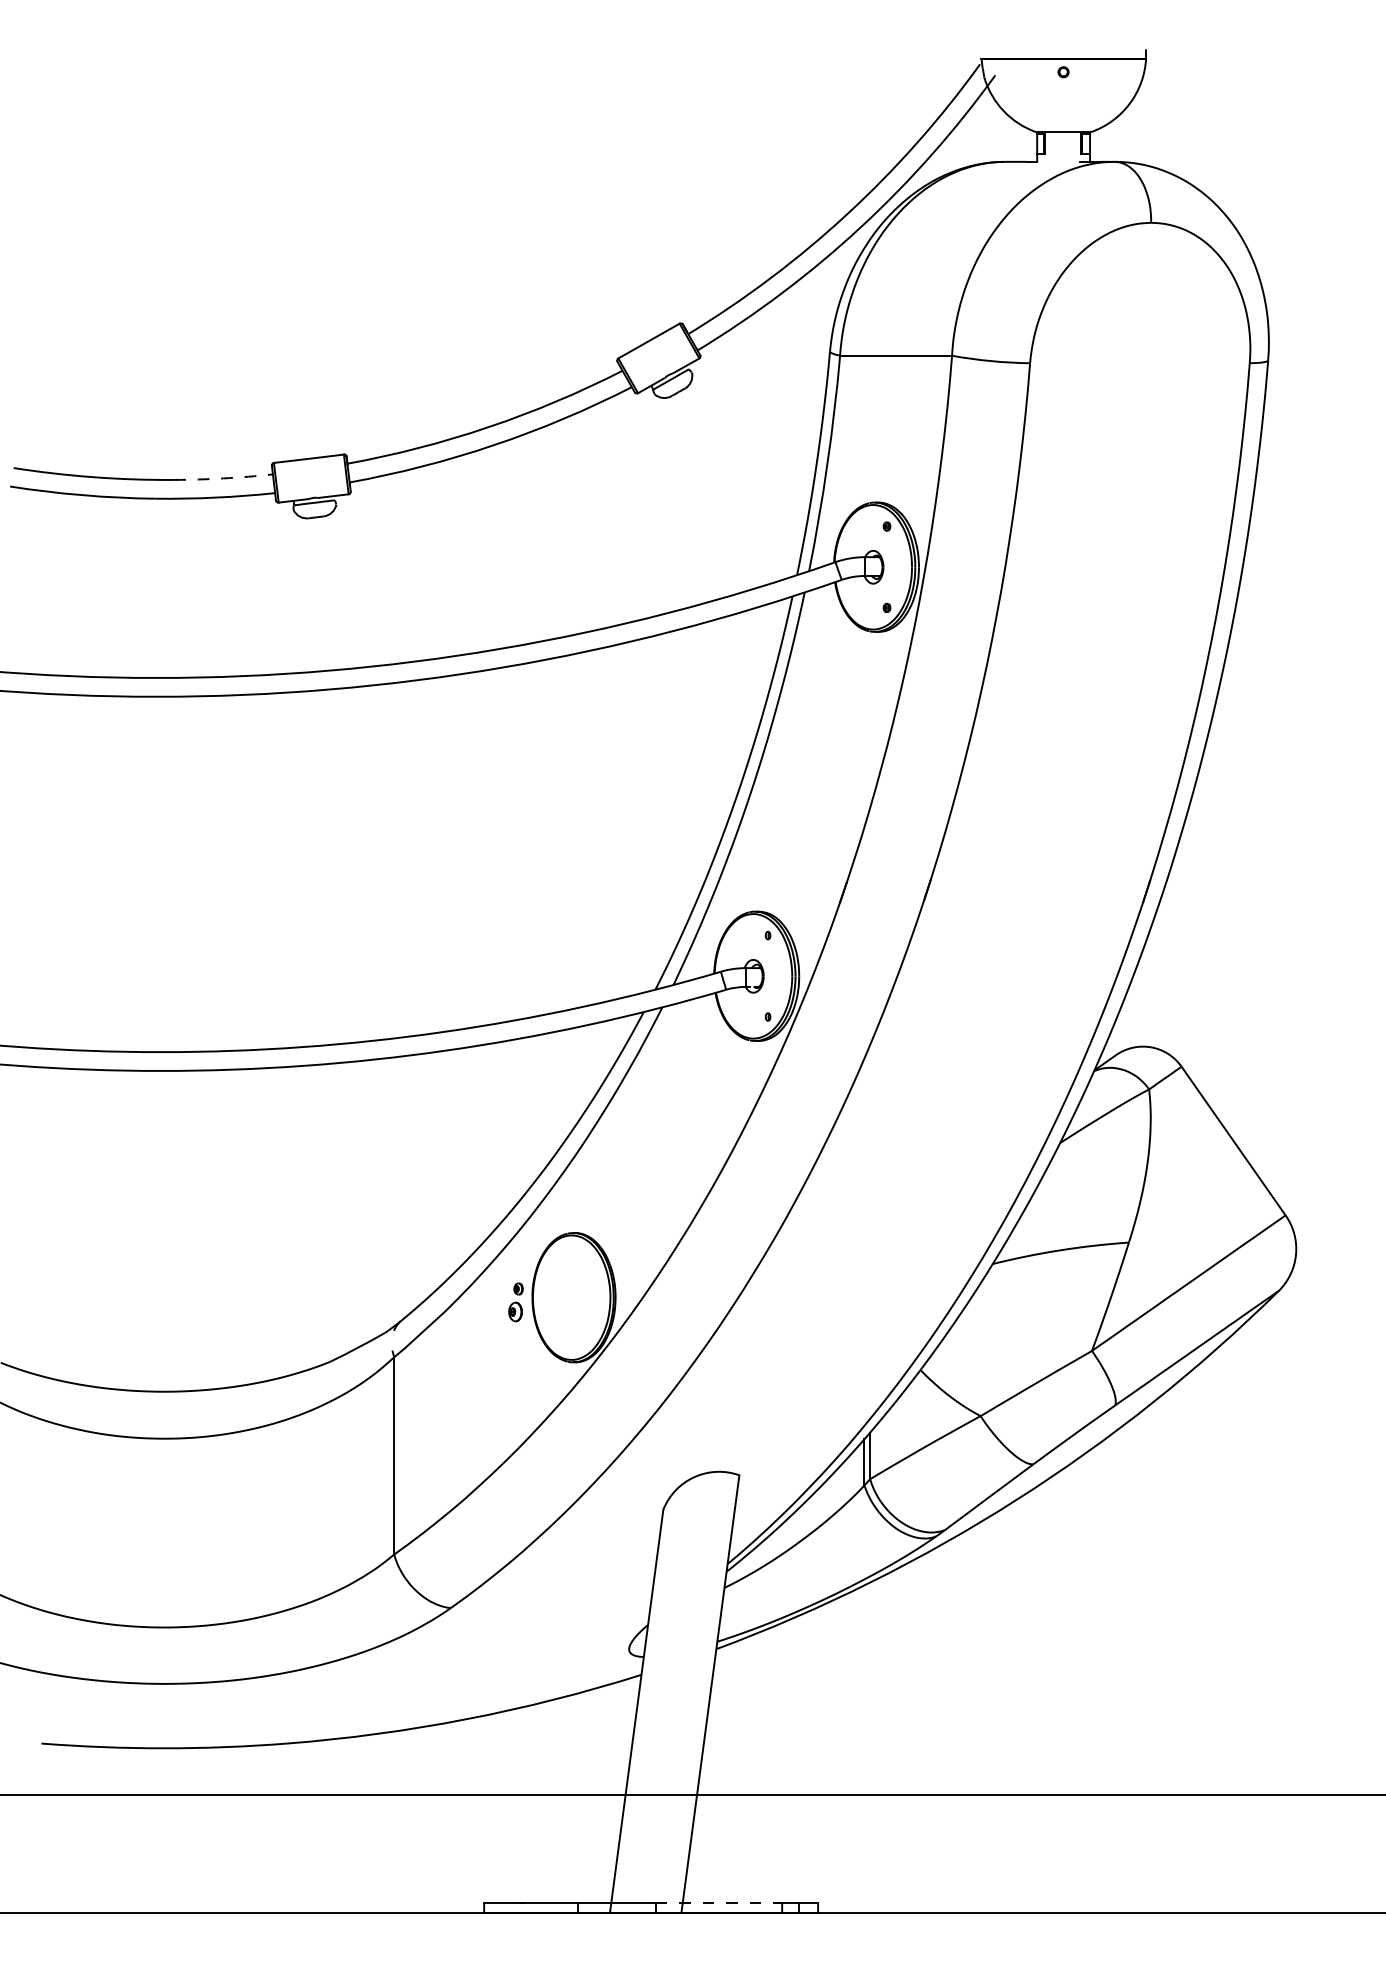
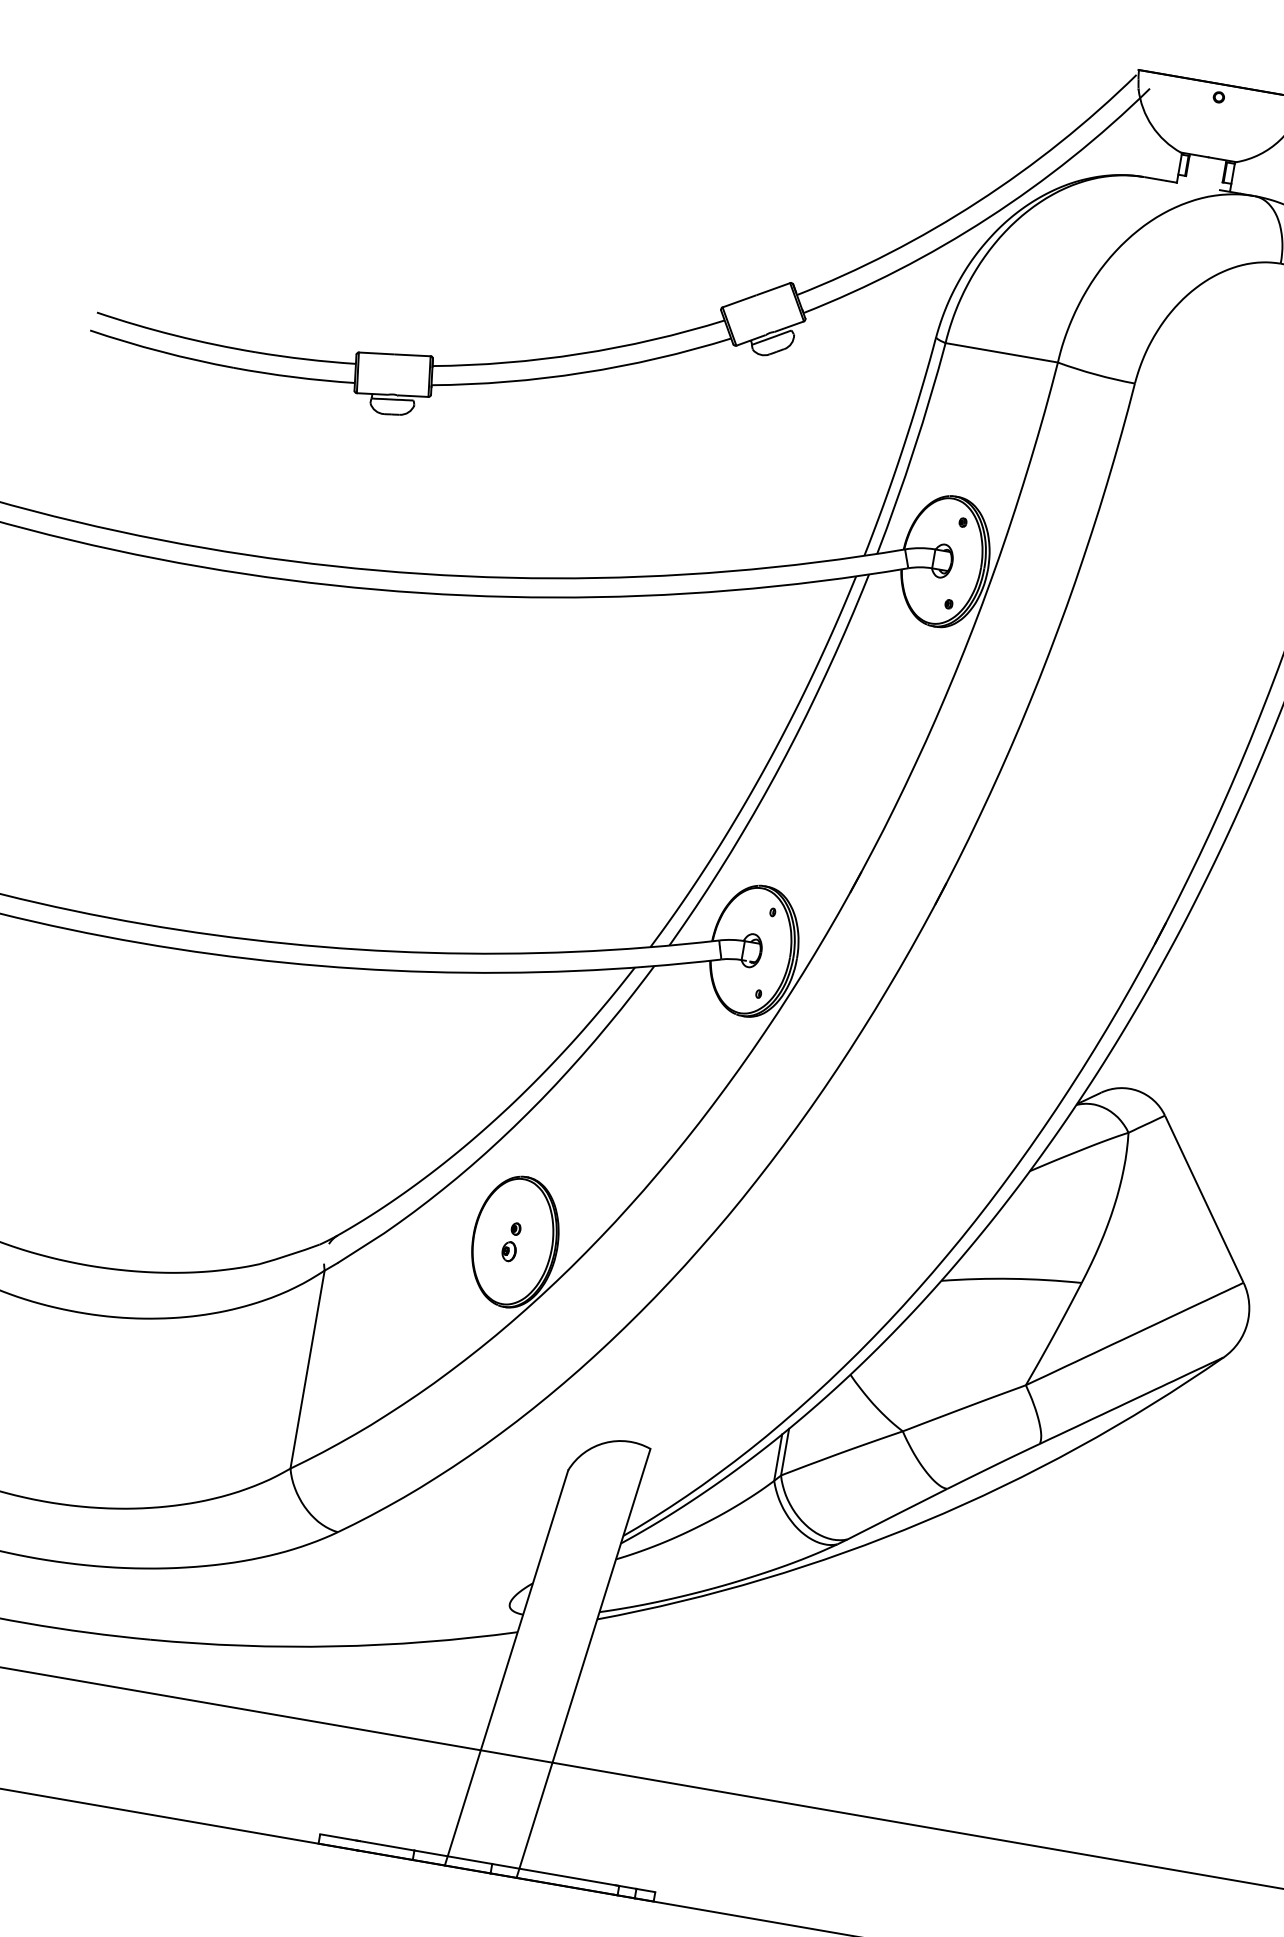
arc: (223, 478) -> (305, 359), dashed -> solid
part: (515, 1302) -> (510, 1242), moved
line: (719, 1903) -> (556, 1875), dashed -> solid

